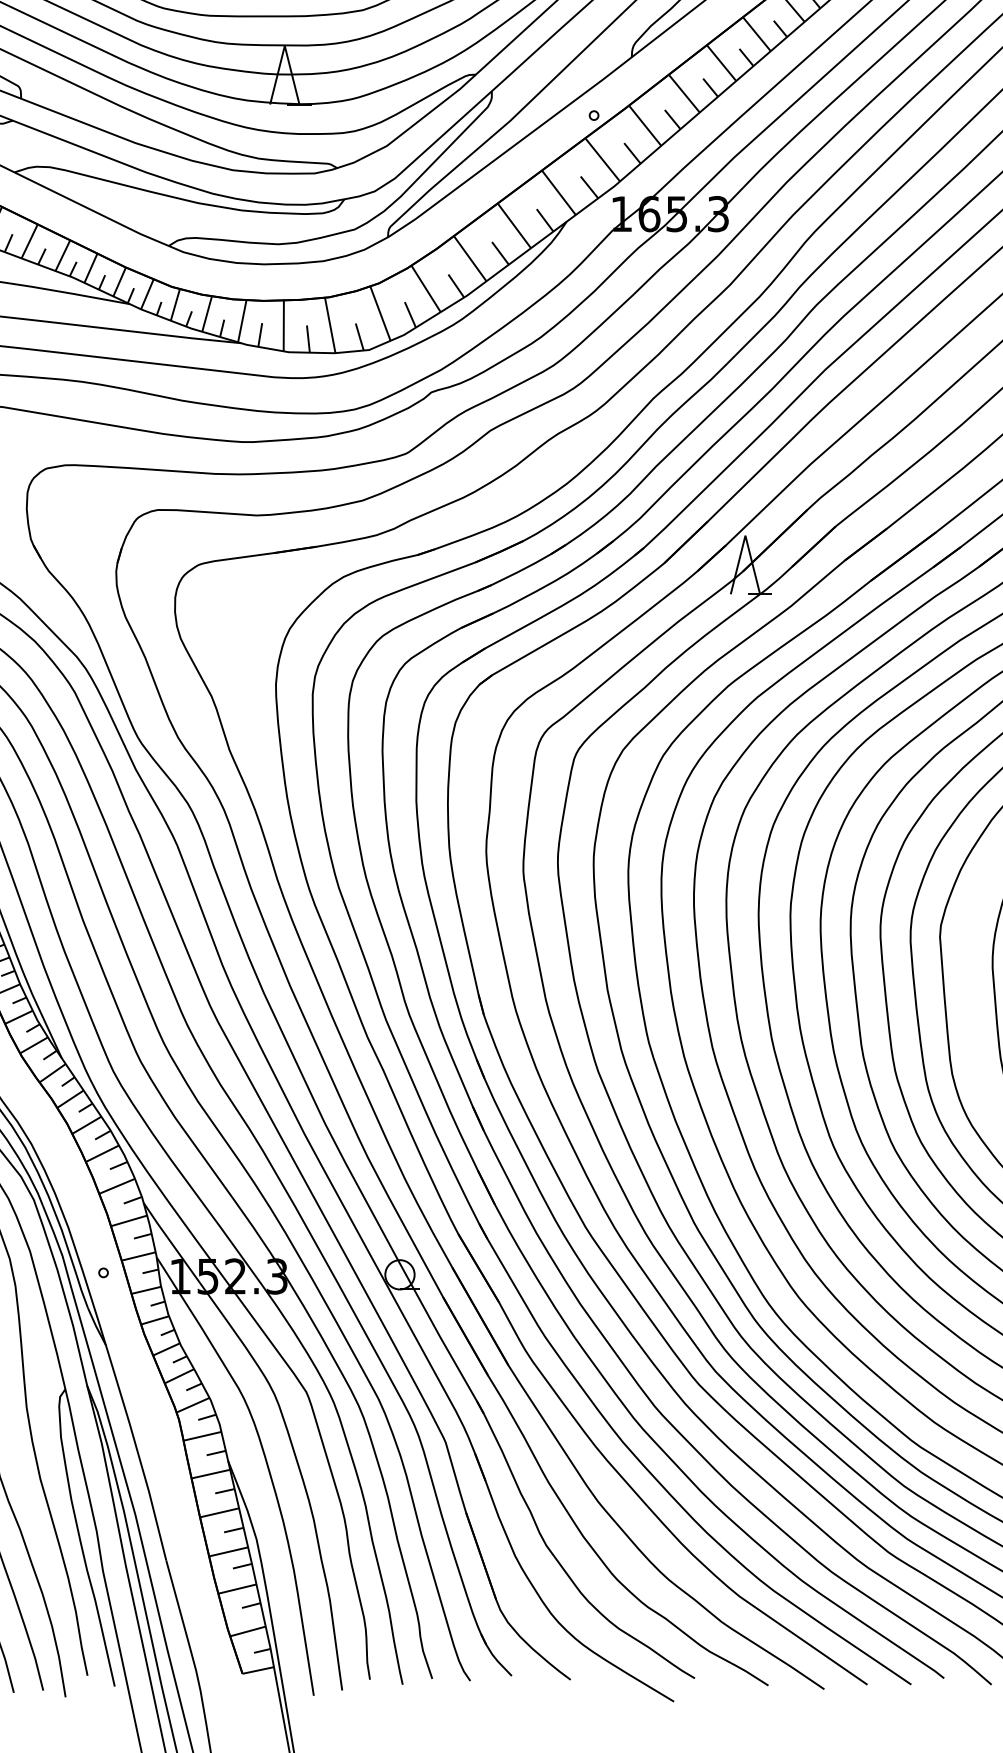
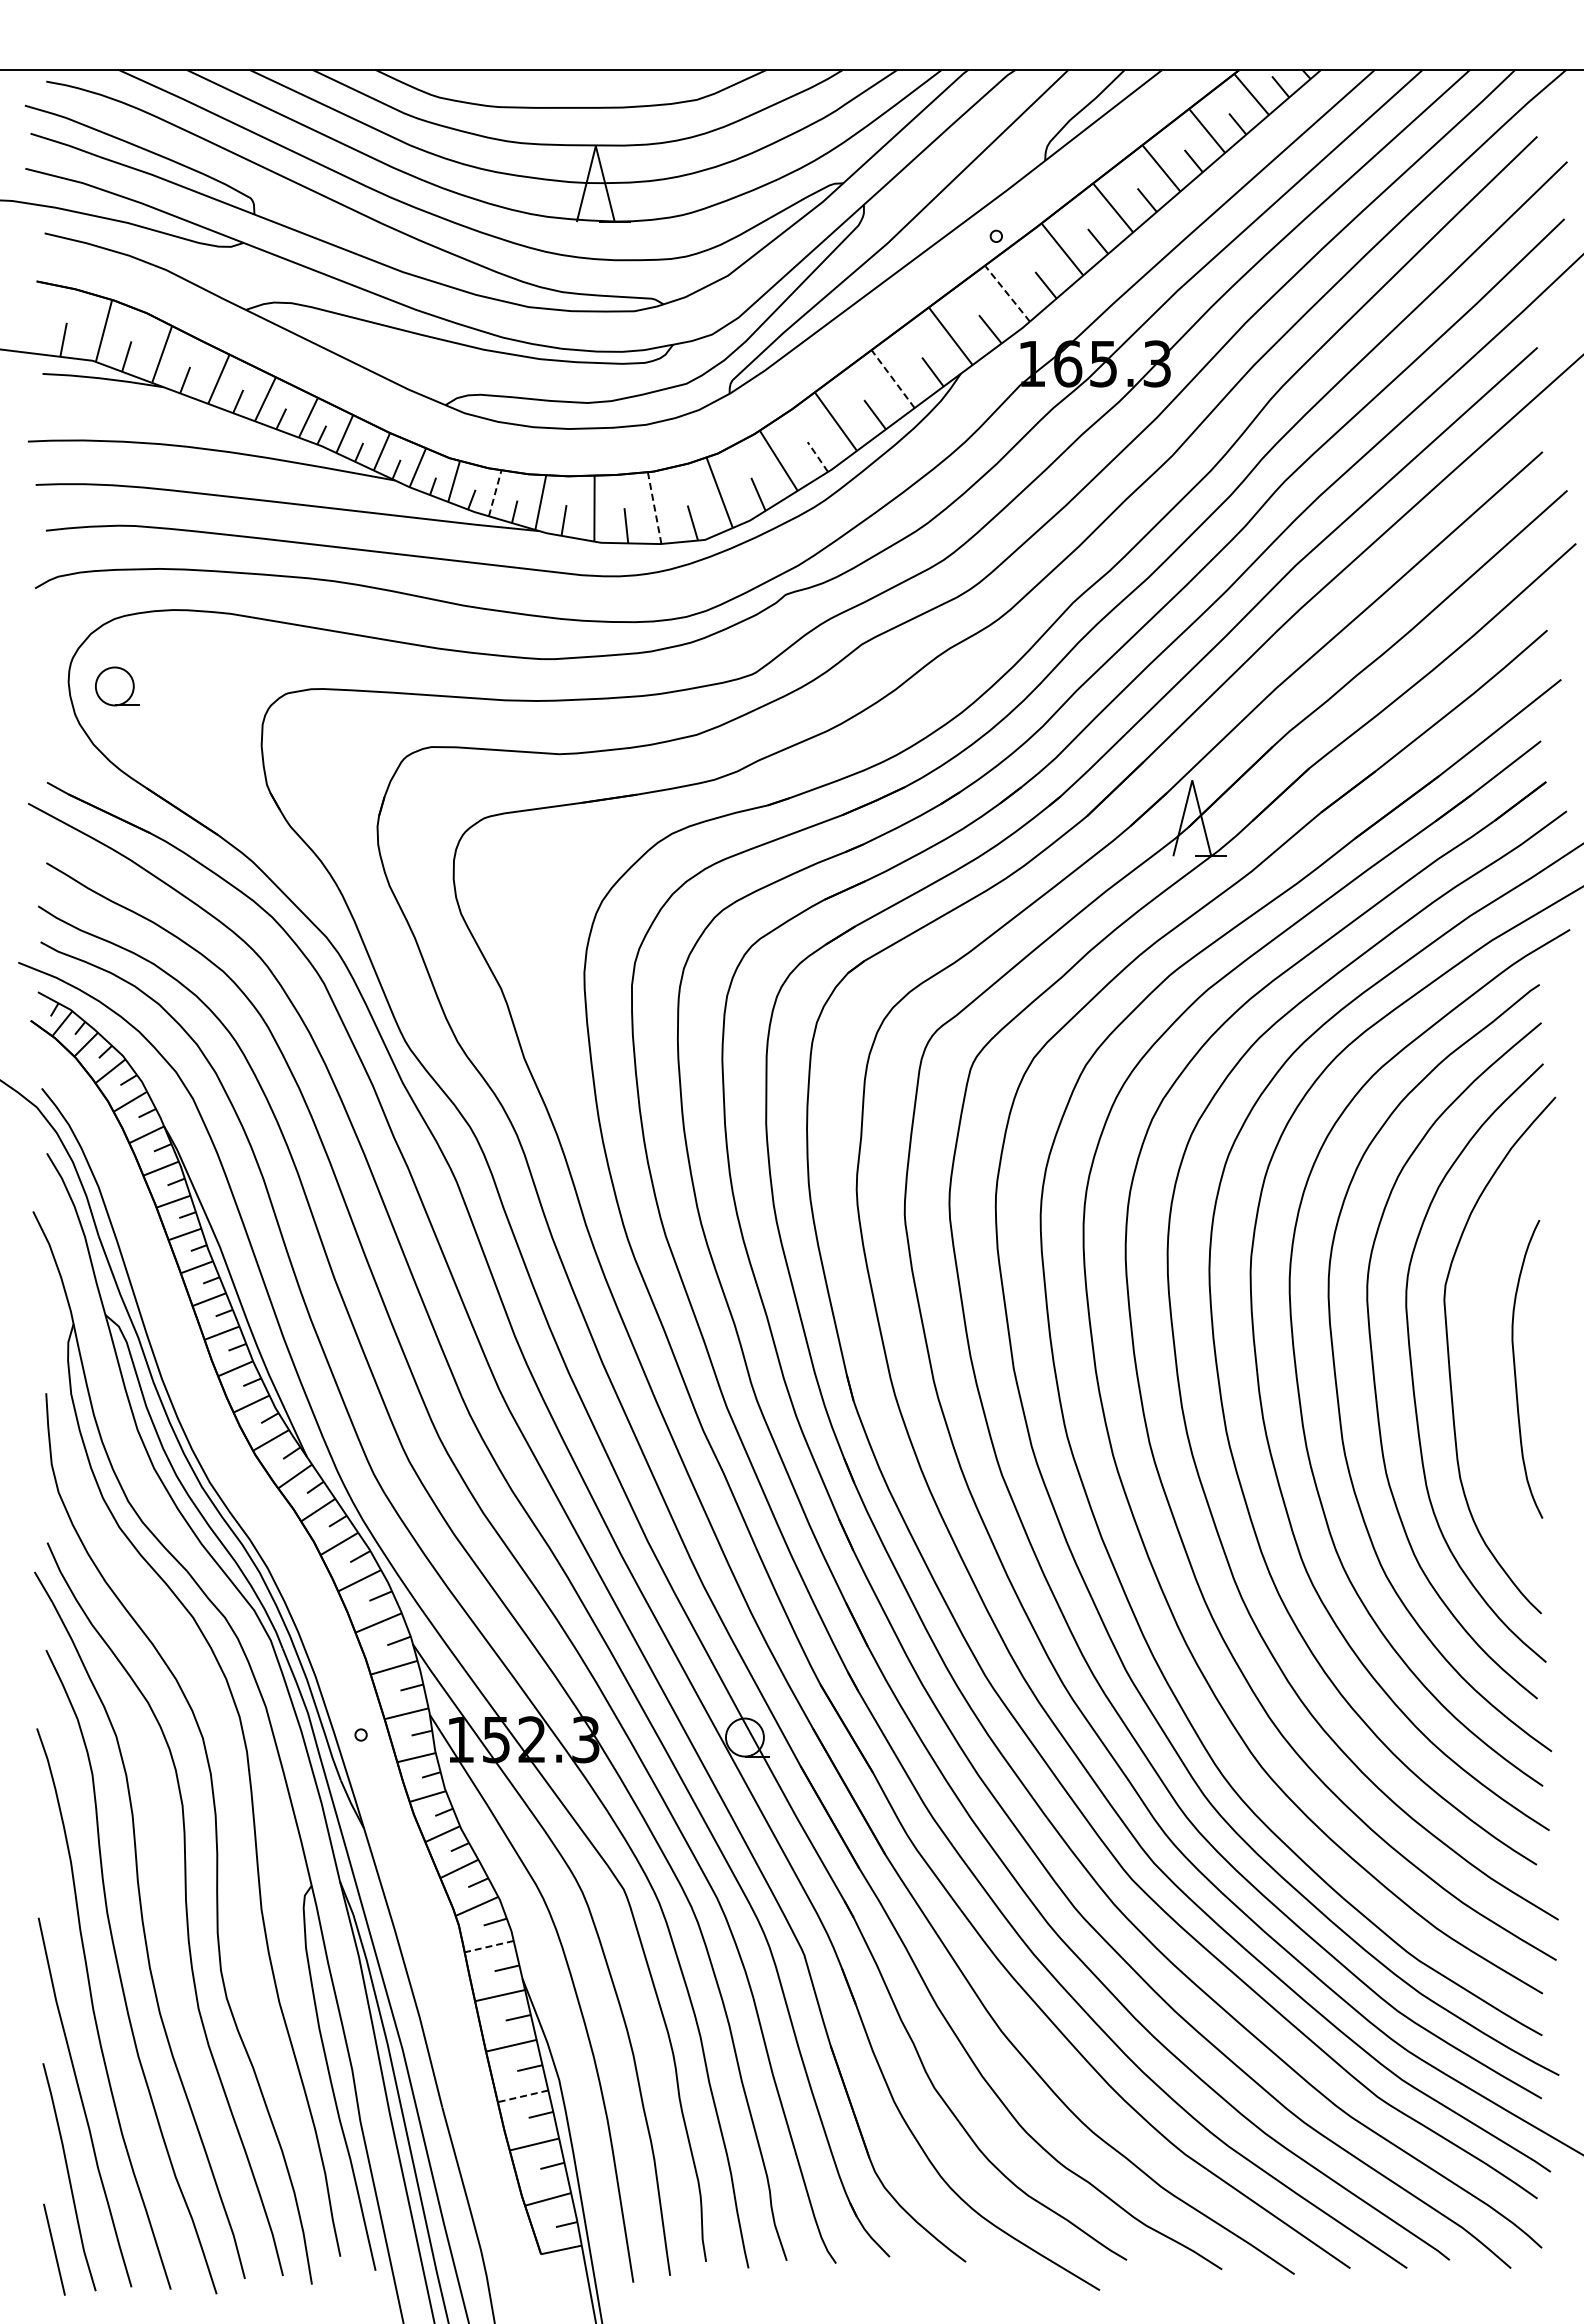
line: (602, 159) -> (1007, 293), solid -> dashed
line: (513, 225) -> (892, 378), solid -> dashed
line: (455, 285) -> (817, 456), solid -> dashed
line: (207, 314) -> (495, 493), solid -> dashed
line: (330, 325) -> (654, 508), solid -> dashed
line: (201, 1436) -> (488, 1946), solid -> dashed
line: (228, 1552) -> (523, 2096), solid -> dashed

